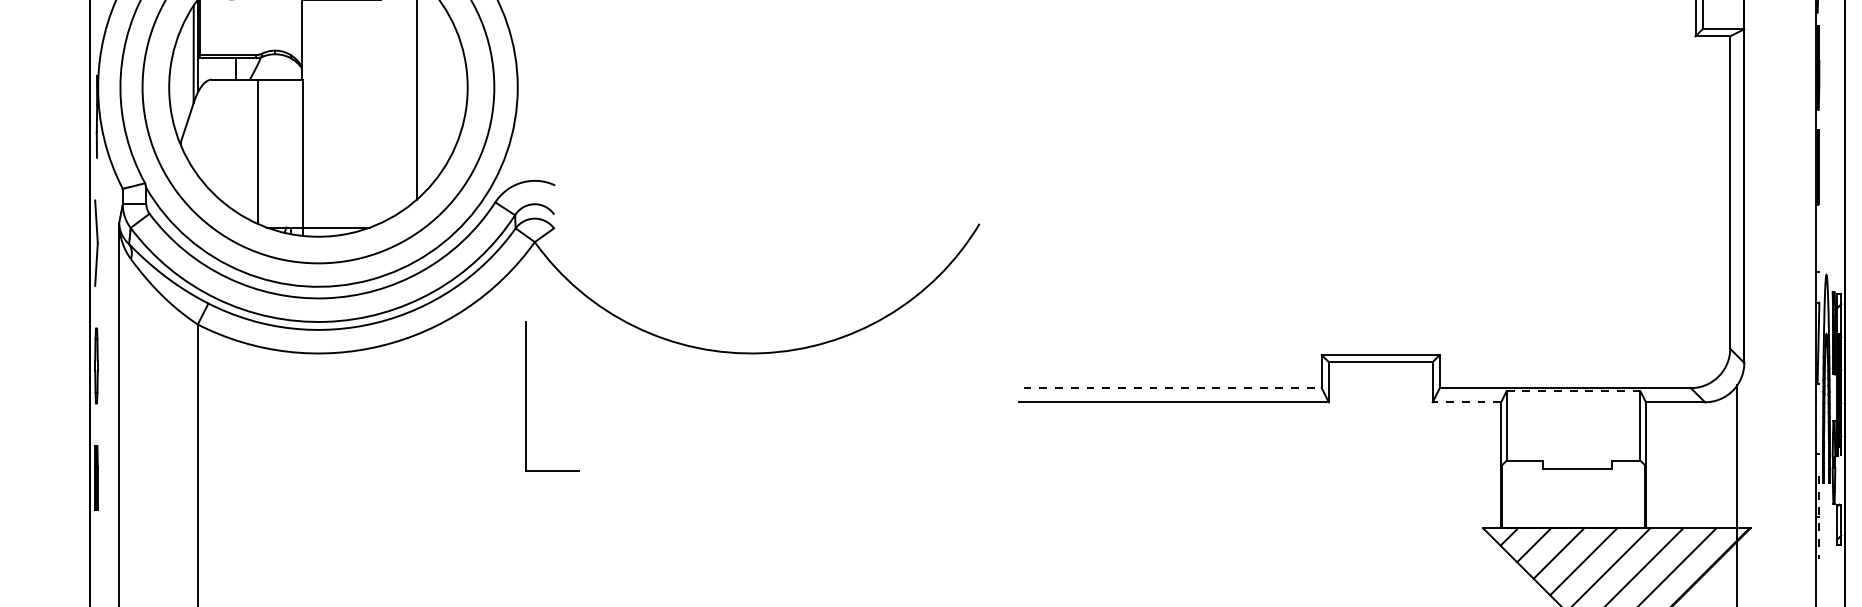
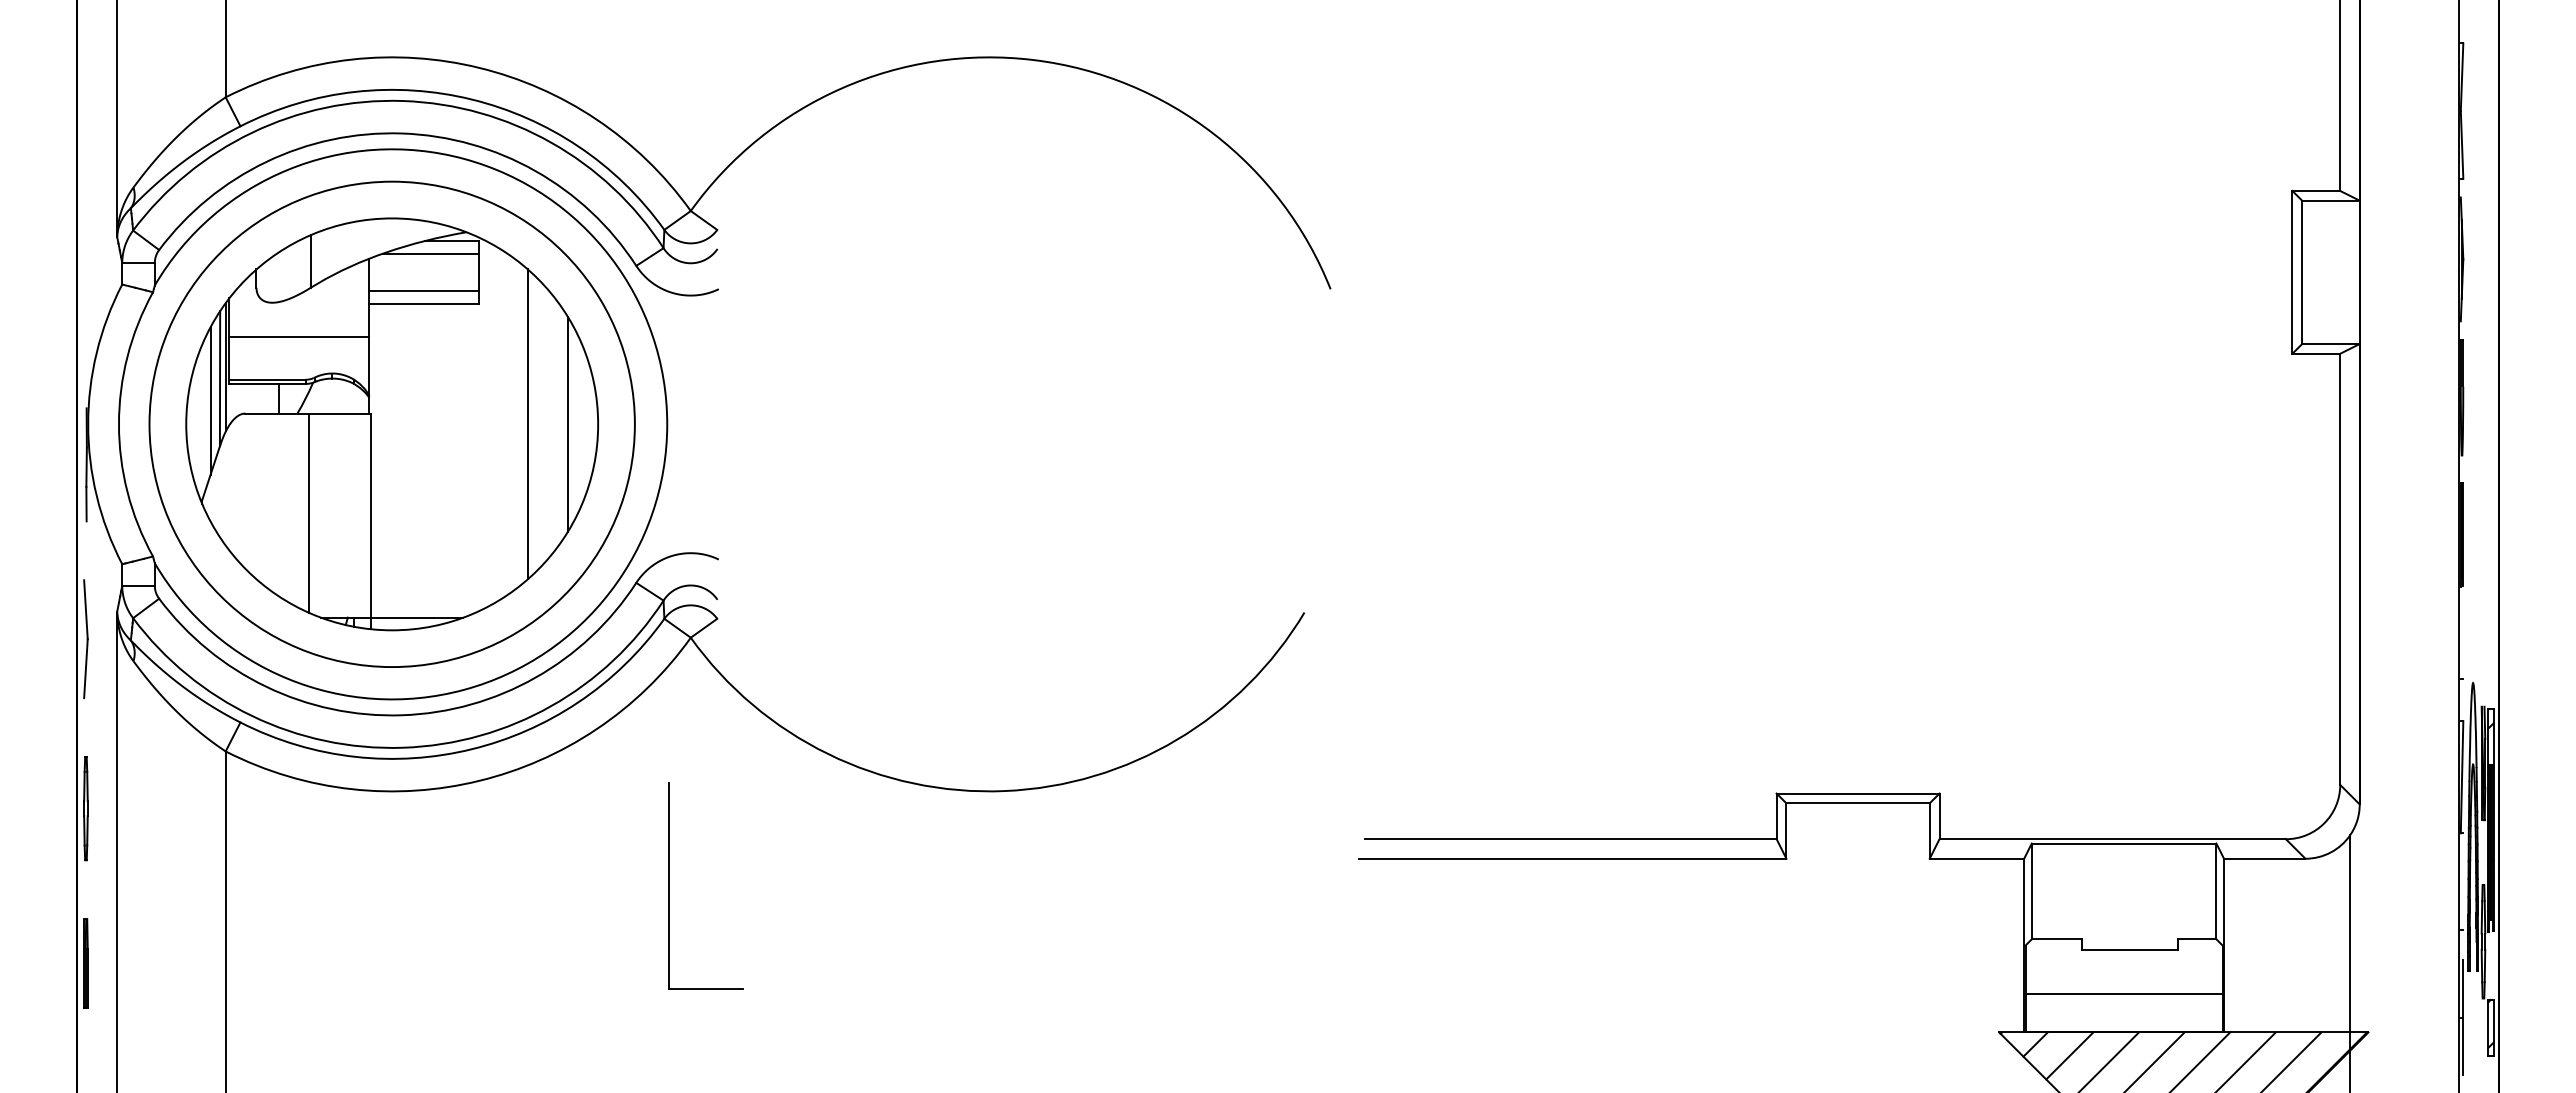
line: (251, 23) -> (299, 336), added
line: (186, 70) -> (210, 400), added
line: (445, 86) -> (567, 423), added
line: (1172, 388) -> (1570, 839), dashed -> solid
line: (1573, 391) -> (2123, 843), dashed -> solid
part: (525, 396) -> (669, 885), moved
line: (1466, 402) -> (1976, 858), dashed -> solid
line: (1573, 500) -> (2123, 994), added
line: (1819, 518) -> (2463, 1018), dashed -> solid

